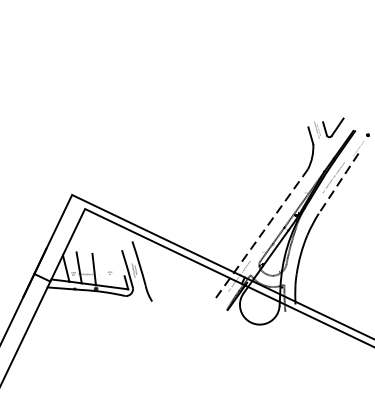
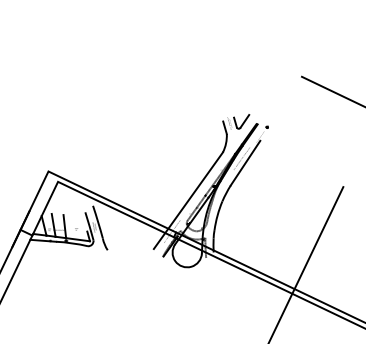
line: (338, 184) -> (245, 163), dashed -> solid
line: (261, 235) -> (188, 201), dashed -> solid

